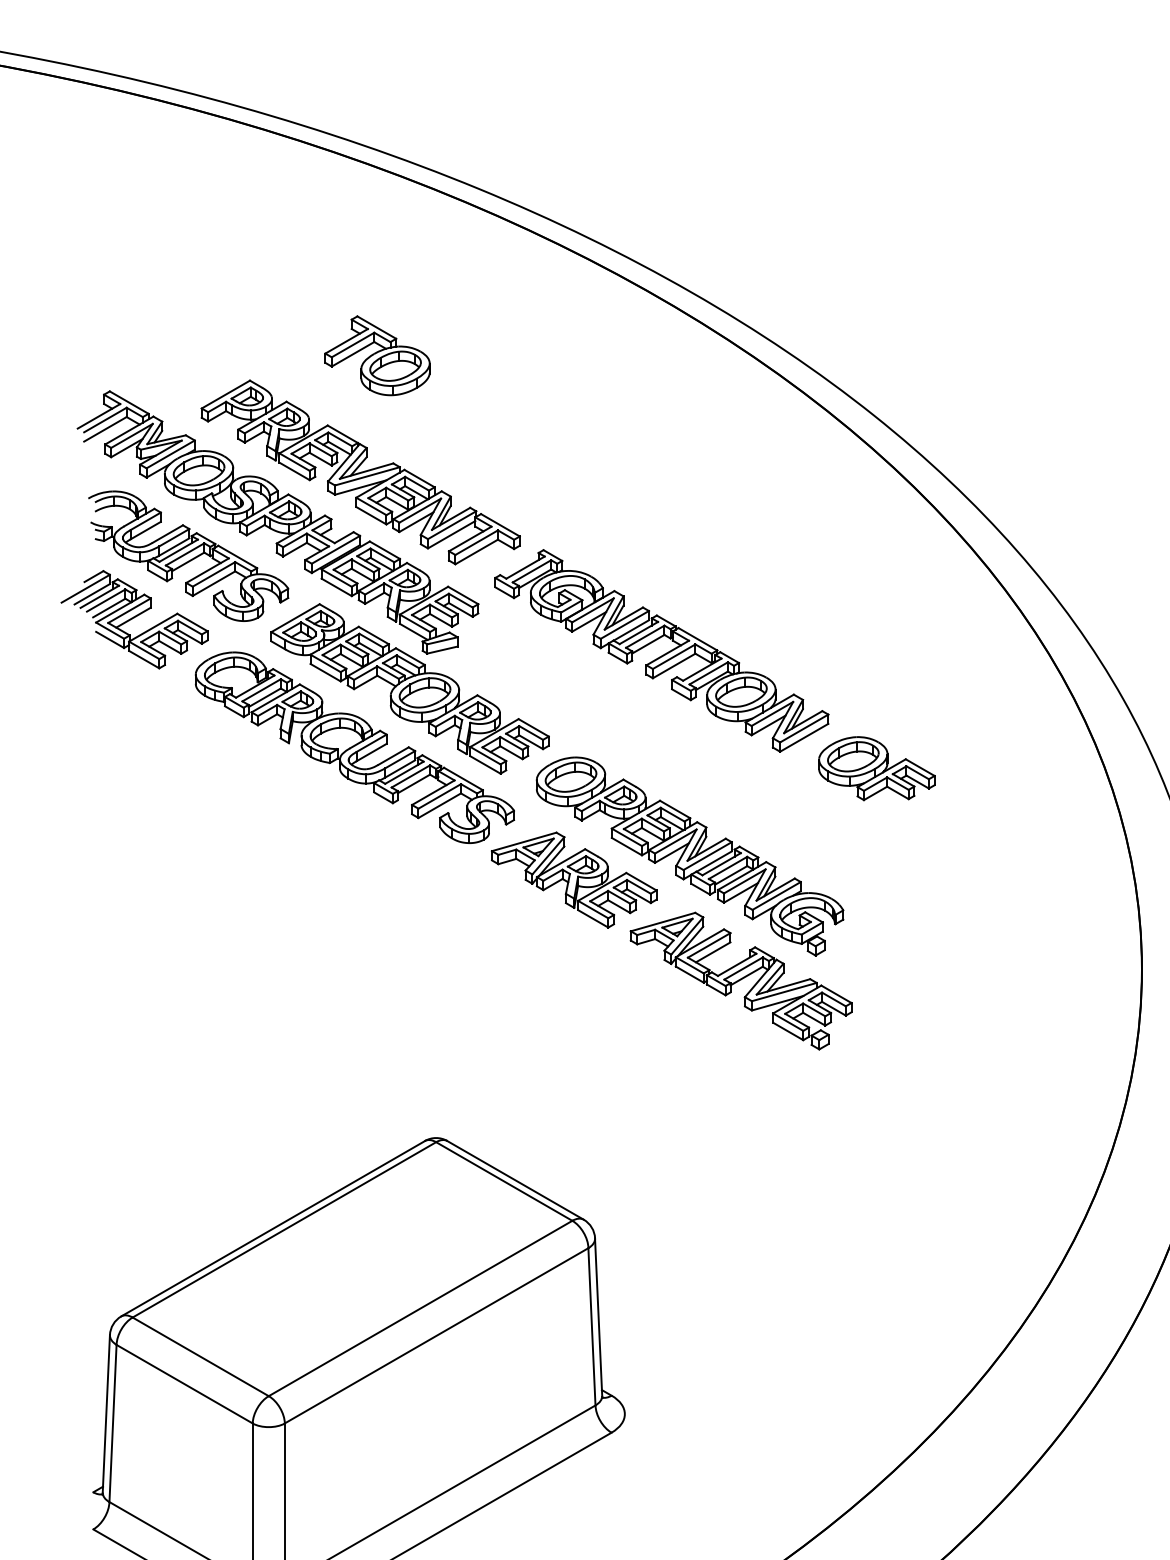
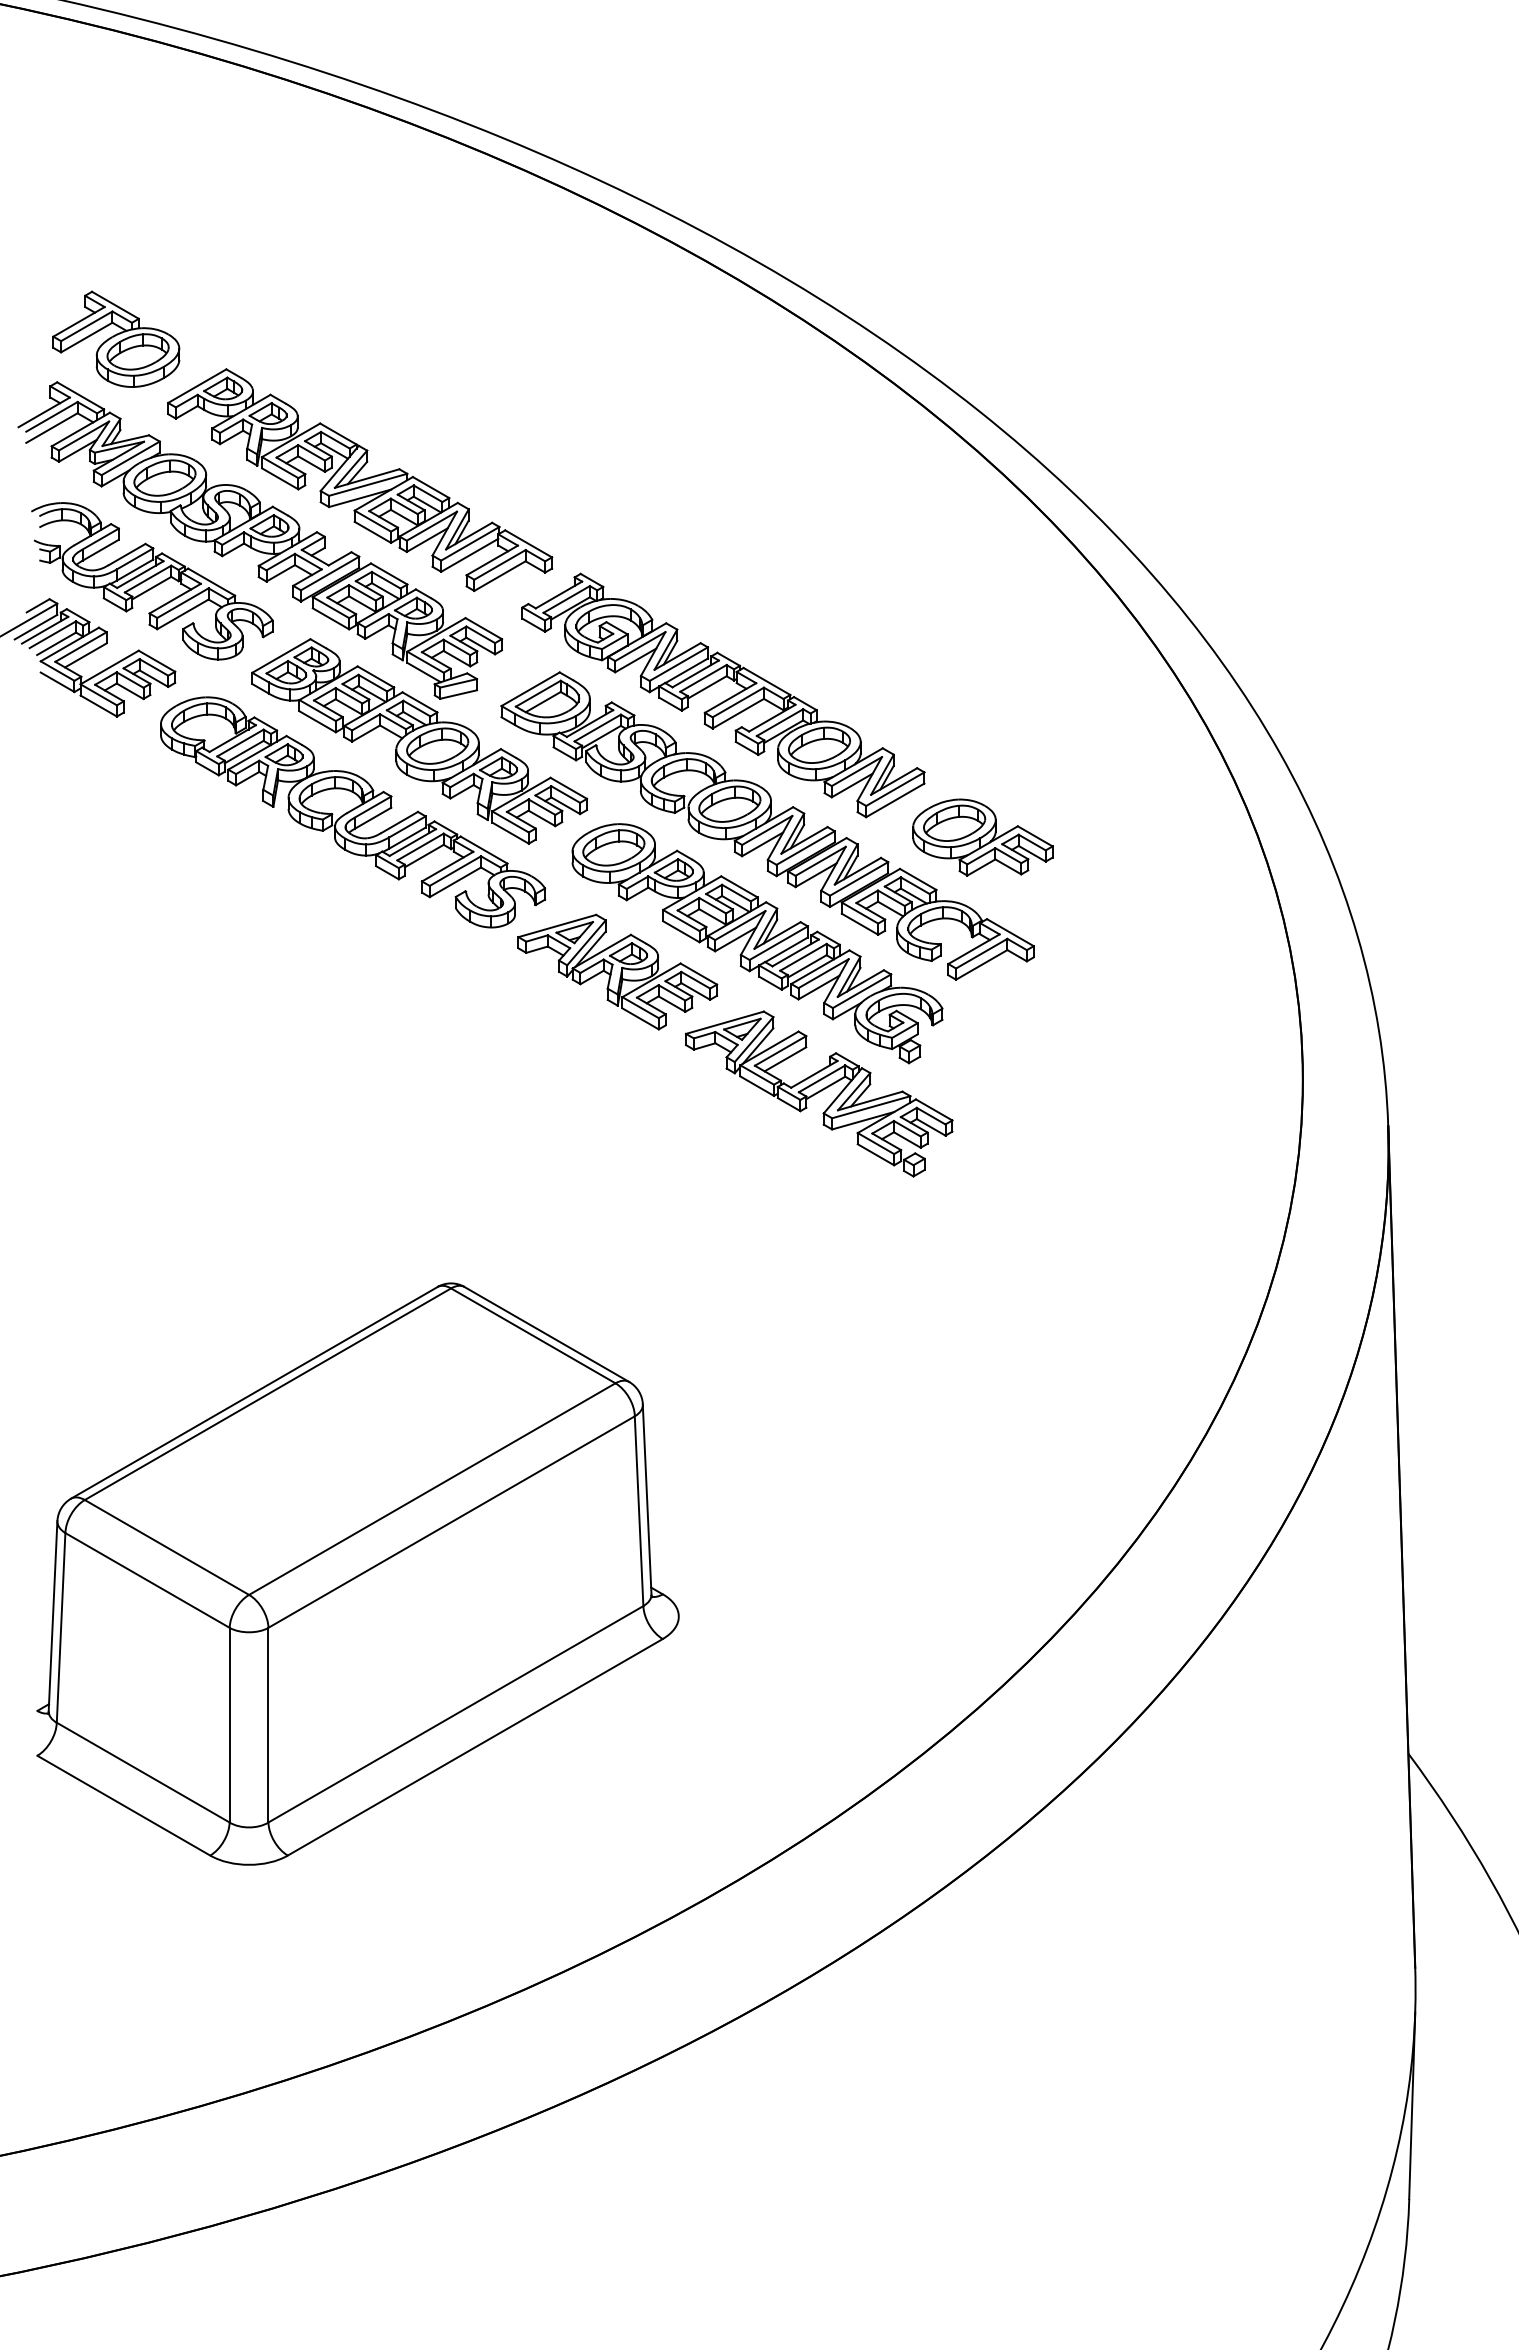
part: (377, 355) -> (116, 338), moved
part: (698, 758) -> (767, 825), added

